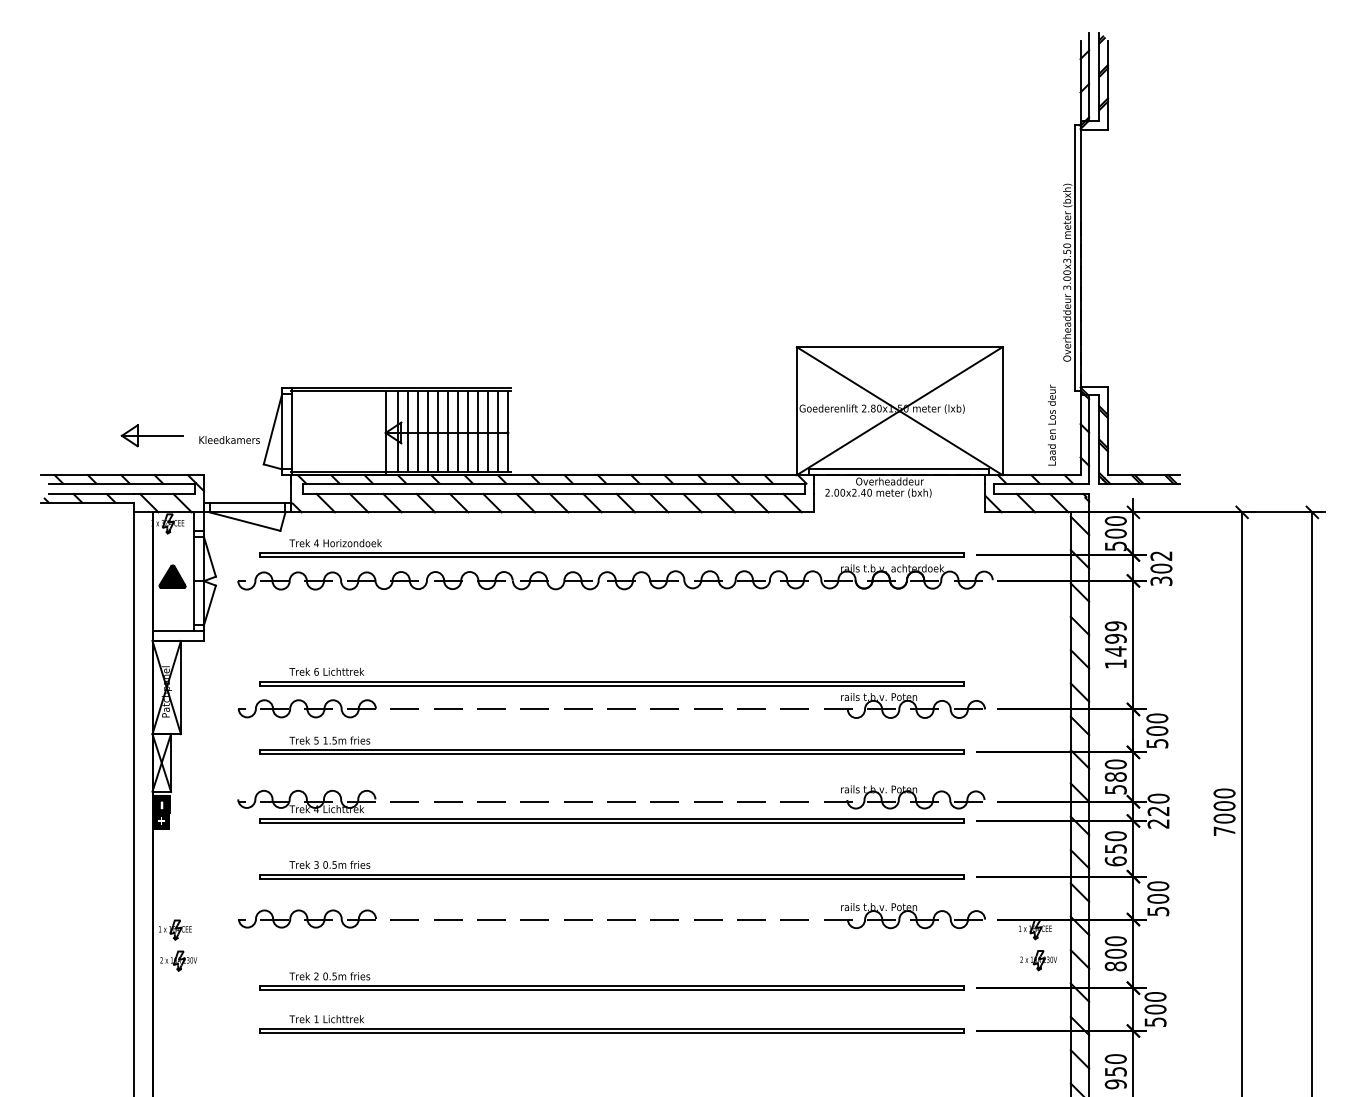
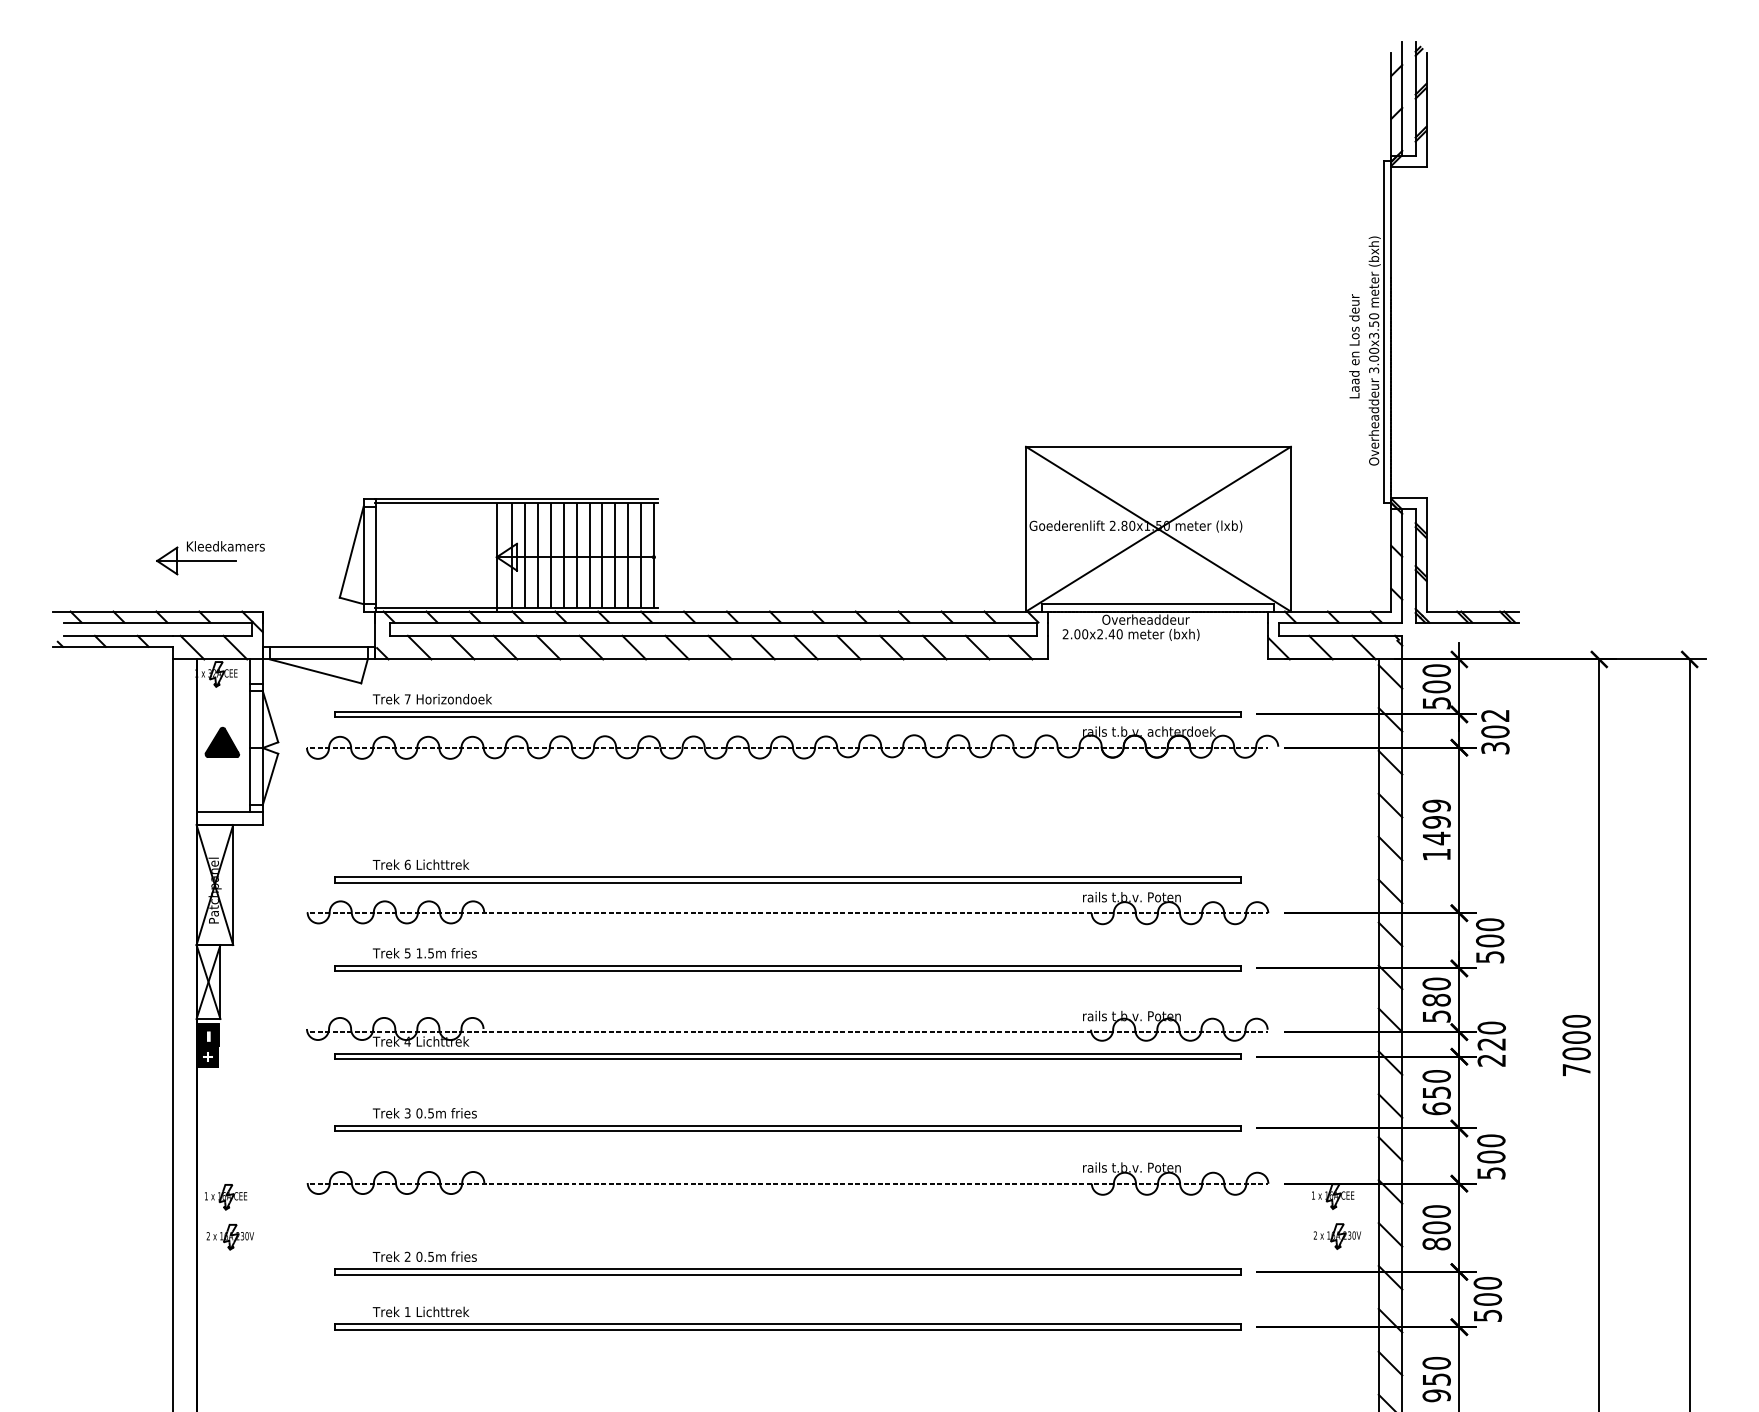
text: (1051, 425) -> (1354, 346), moved
text: (229, 440) -> (225, 546), moved
text: (316, 543) -> (407, 699), 4 -> 7

